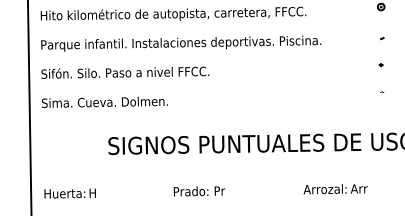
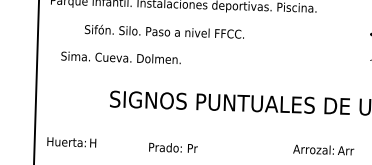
text: (125, 72) -> (164, 31), moved
text: (104, 101) -> (120, 57), moved
text: (199, 191) -> (173, 148), moved

